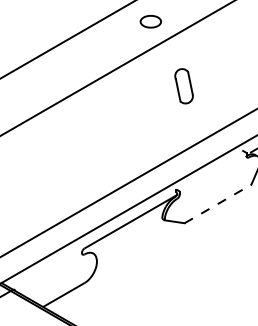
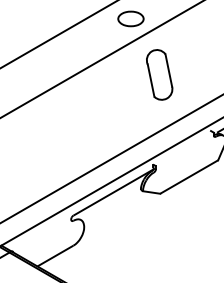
part: (150, 21) -> (130, 18), size x1.43
part: (183, 85) -> (159, 74), size x1.67
line: (218, 203) -> (189, 176), dashed -> solid

